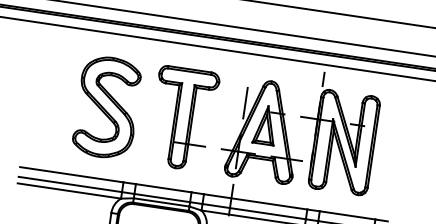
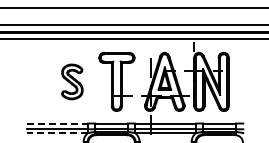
part: (107, 106) -> (72, 81), size x0.6
line: (73, 174) -> (58, 123), solid -> dashed
line: (69, 191) -> (57, 133), solid -> dashed

